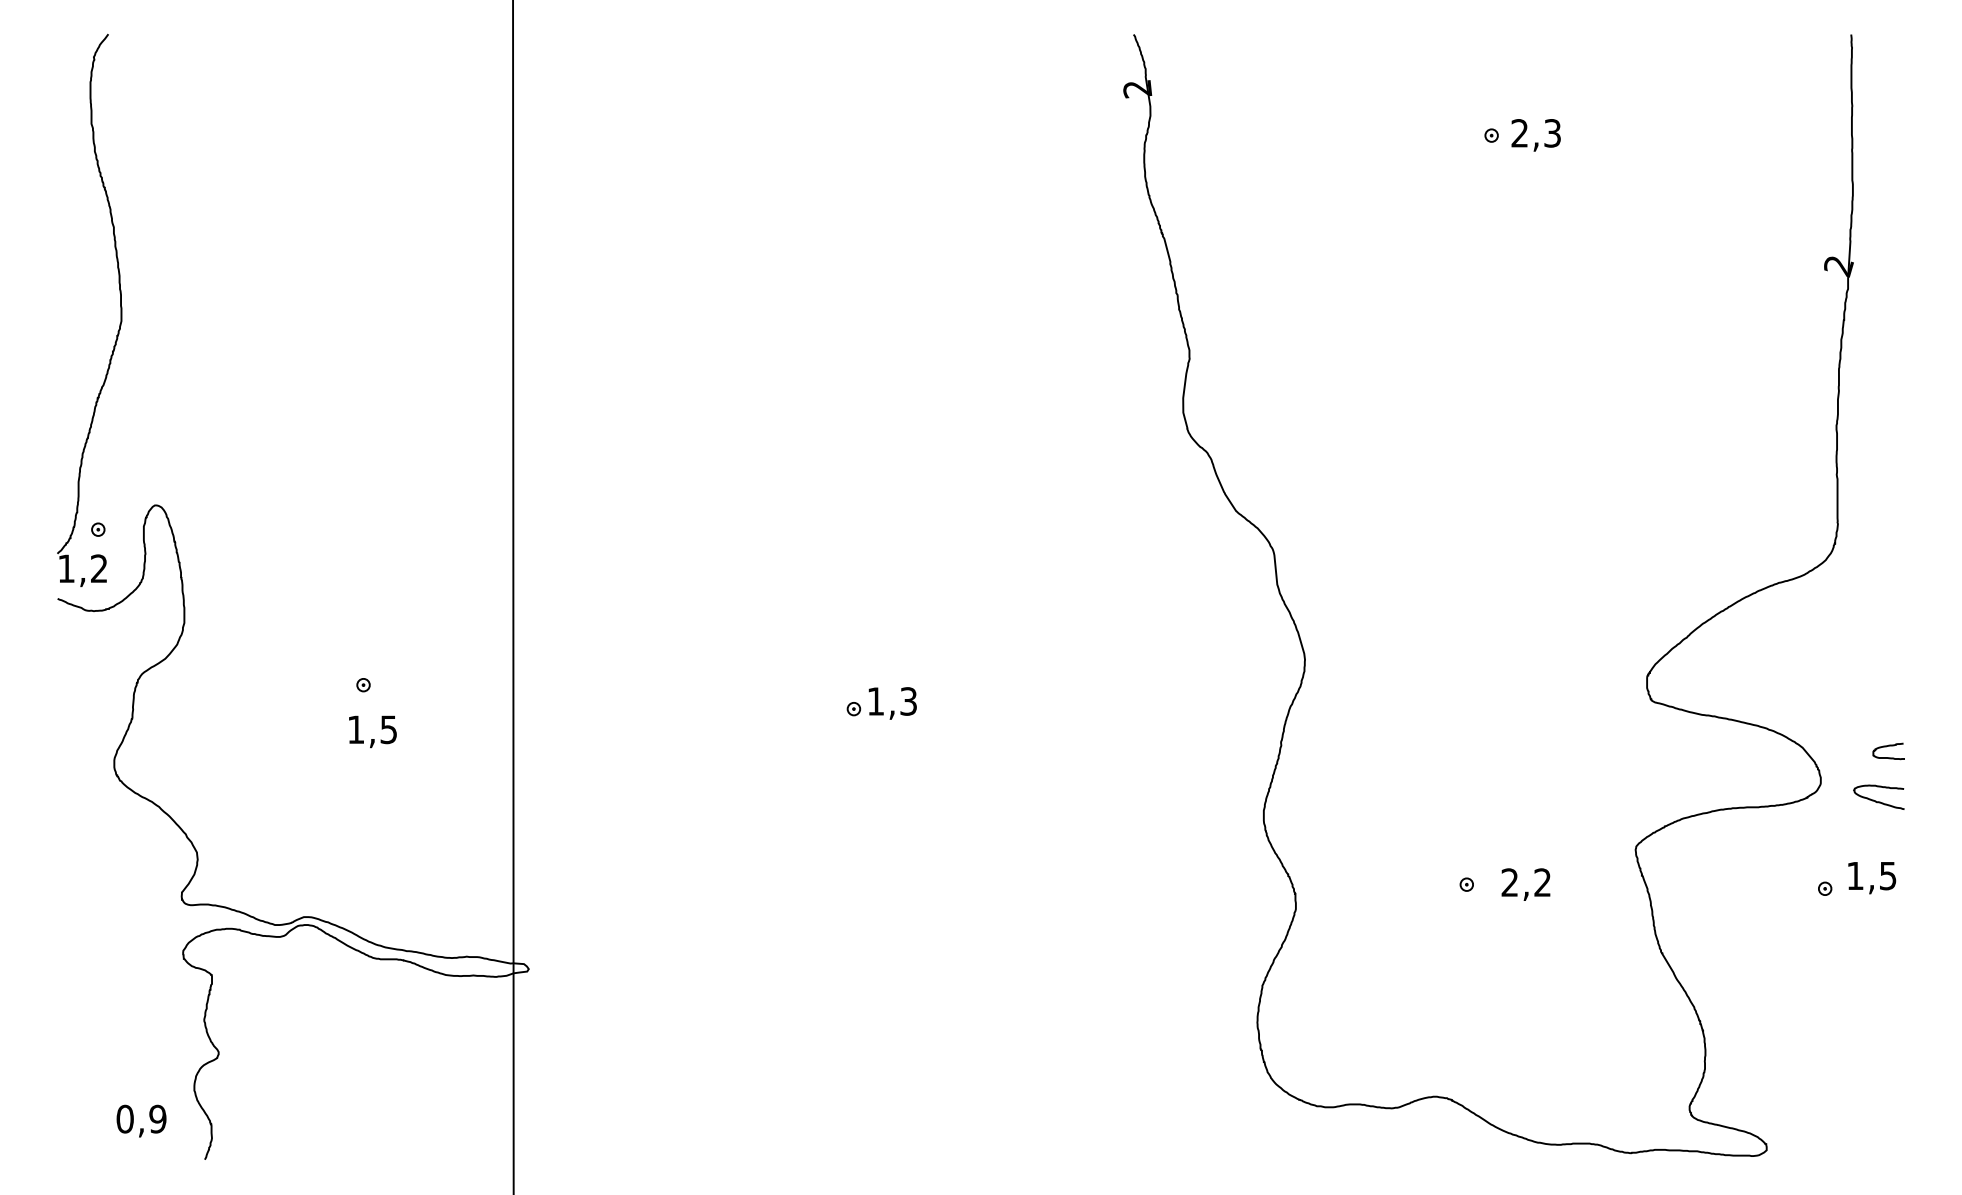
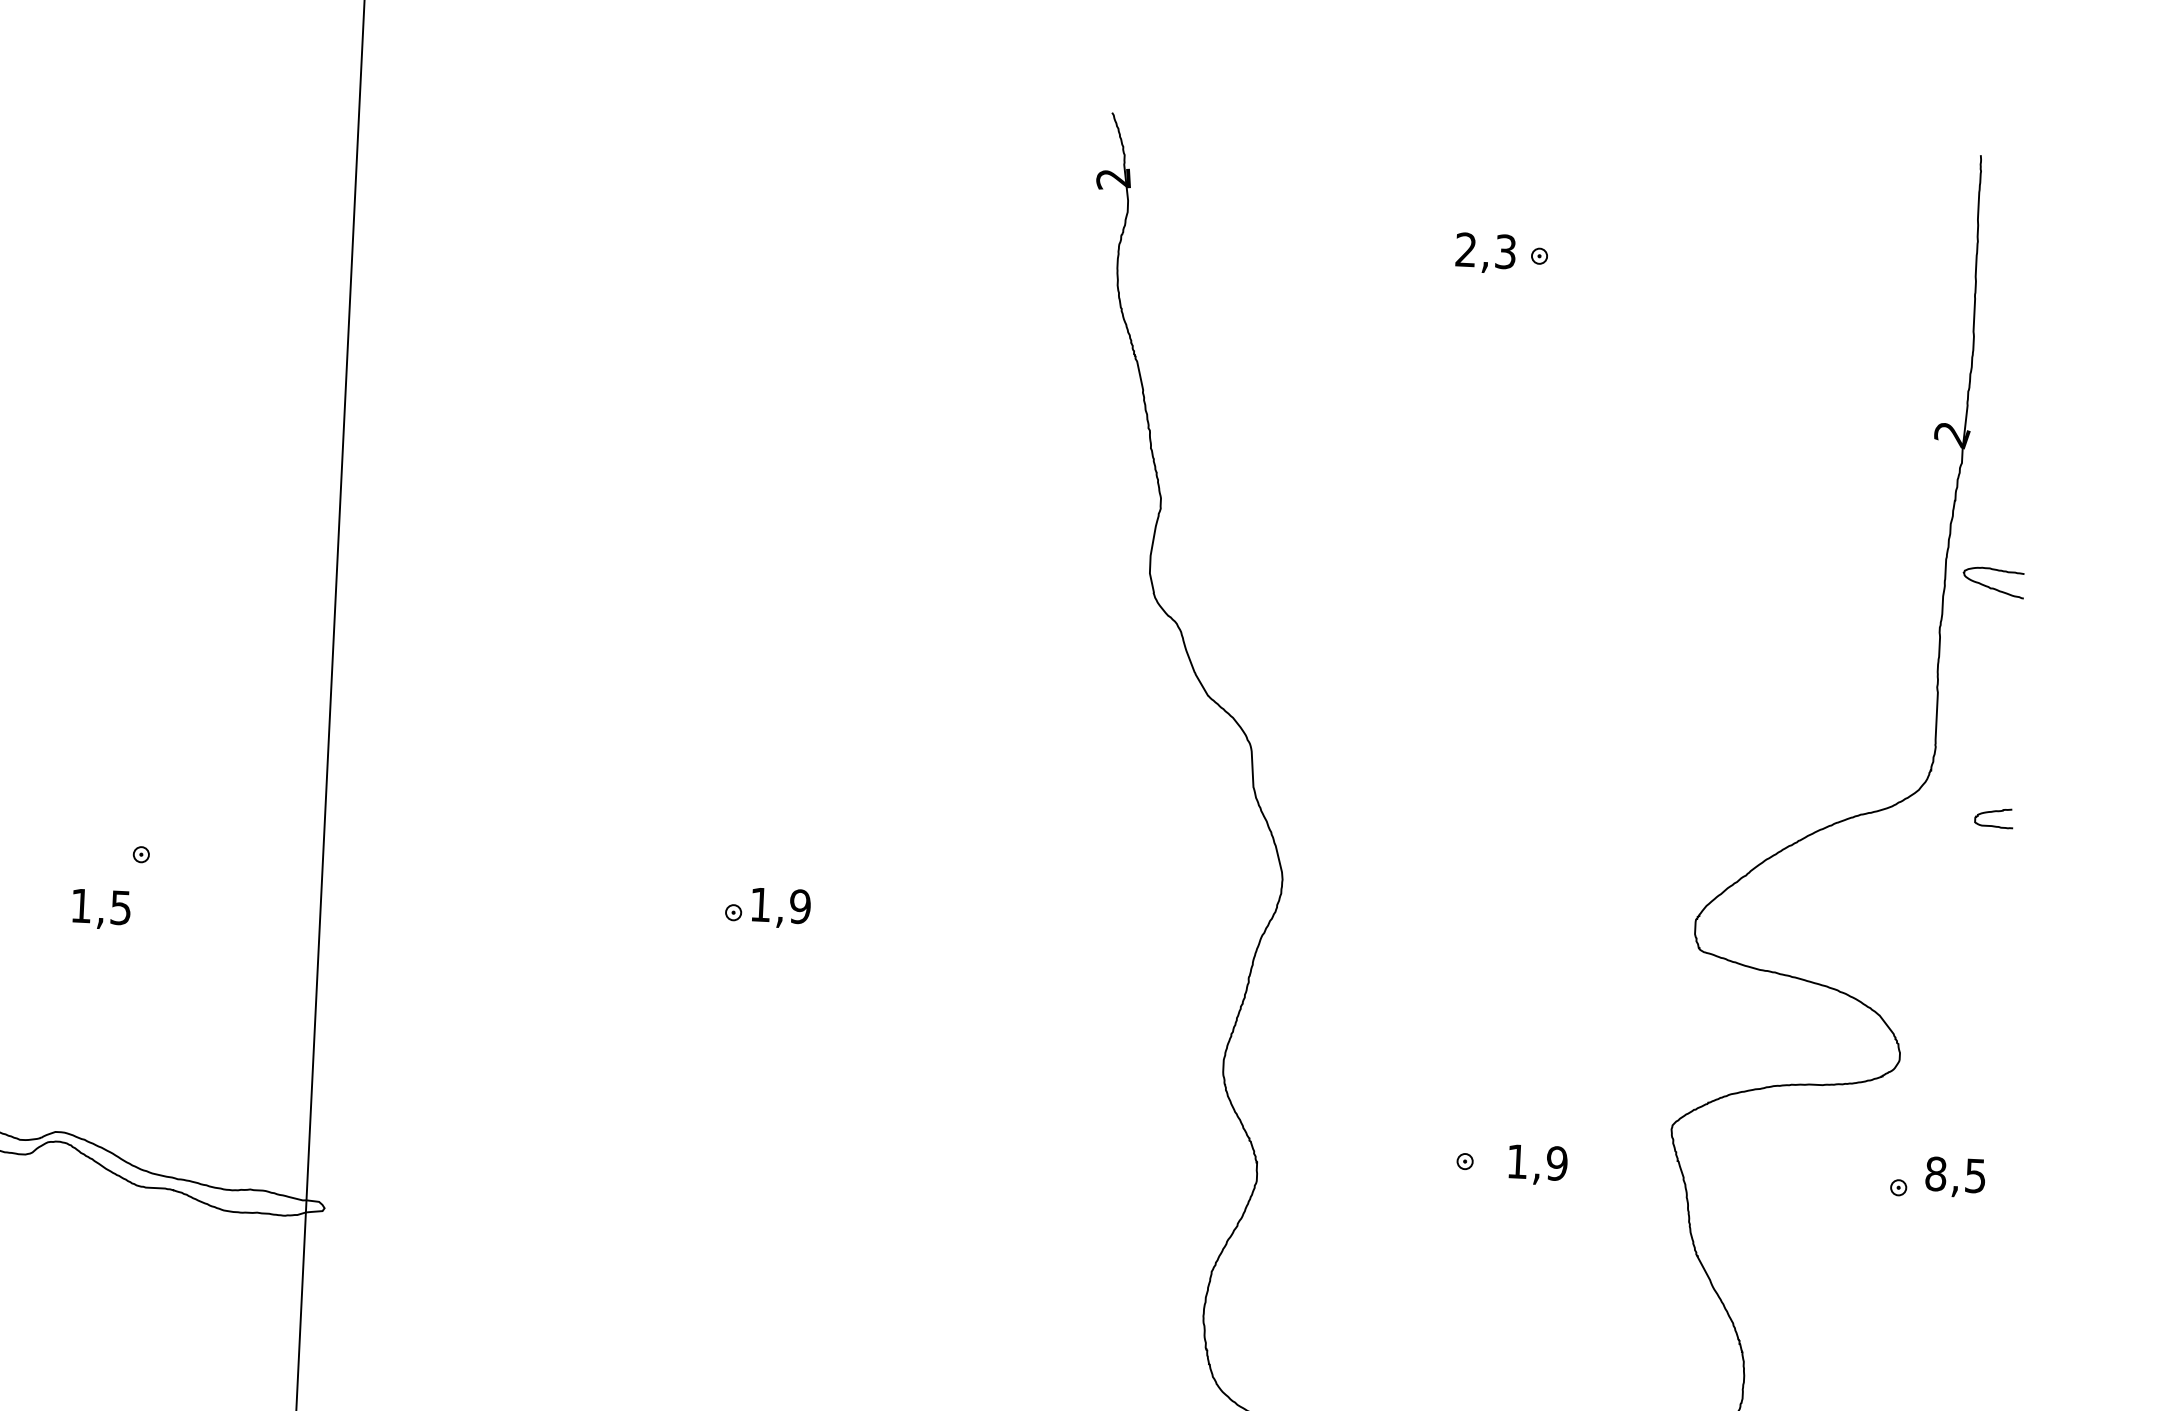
text: (1535, 135) -> (1484, 253), moved
text: (908, 701) -> (800, 906), 1,3 -> 1,9
text: (372, 731) -> (101, 908), moved
curve: (1886, 747) -> (1991, 813), moved
curve: (1876, 800) -> (1990, 586), moved
text: (1855, 875) -> (1936, 1173), 1,5 -> 8,5
text: (1526, 882) -> (1537, 1162), 2,2 -> 1,9

